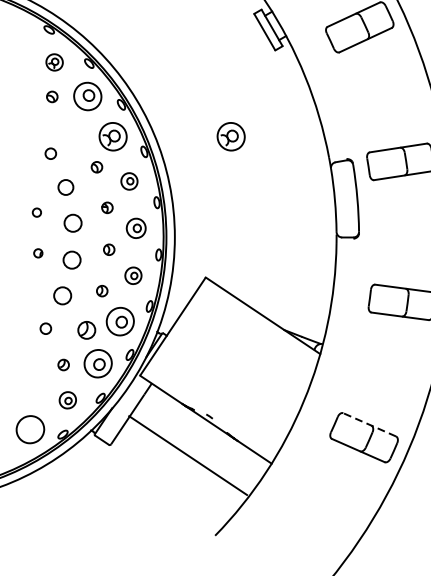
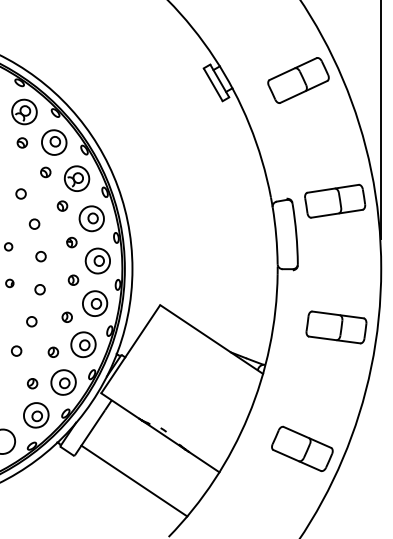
part: (54, 61) -> (24, 111), size x1.67
part: (78, 129) -> (45, 172), added
part: (230, 136) -> (182, 178), removed
part: (129, 181) -> (91, 218), size x1.67
circle: (65, 186) -> (34, 223), size x0.71
circle: (72, 223) -> (40, 256), size x0.62
part: (135, 227) -> (97, 260), size x1.43
circle: (71, 260) -> (39, 289), size x0.62
part: (133, 275) -> (95, 303), size x1.67
circle: (62, 295) -> (31, 321), size x0.62
part: (86, 329) -> (53, 351), size x0.62
part: (68, 400) -> (36, 415), size x1.67
line: (369, 424) -> (307, 437), dashed -> solid
line: (188, 454) -> (134, 480), moved

